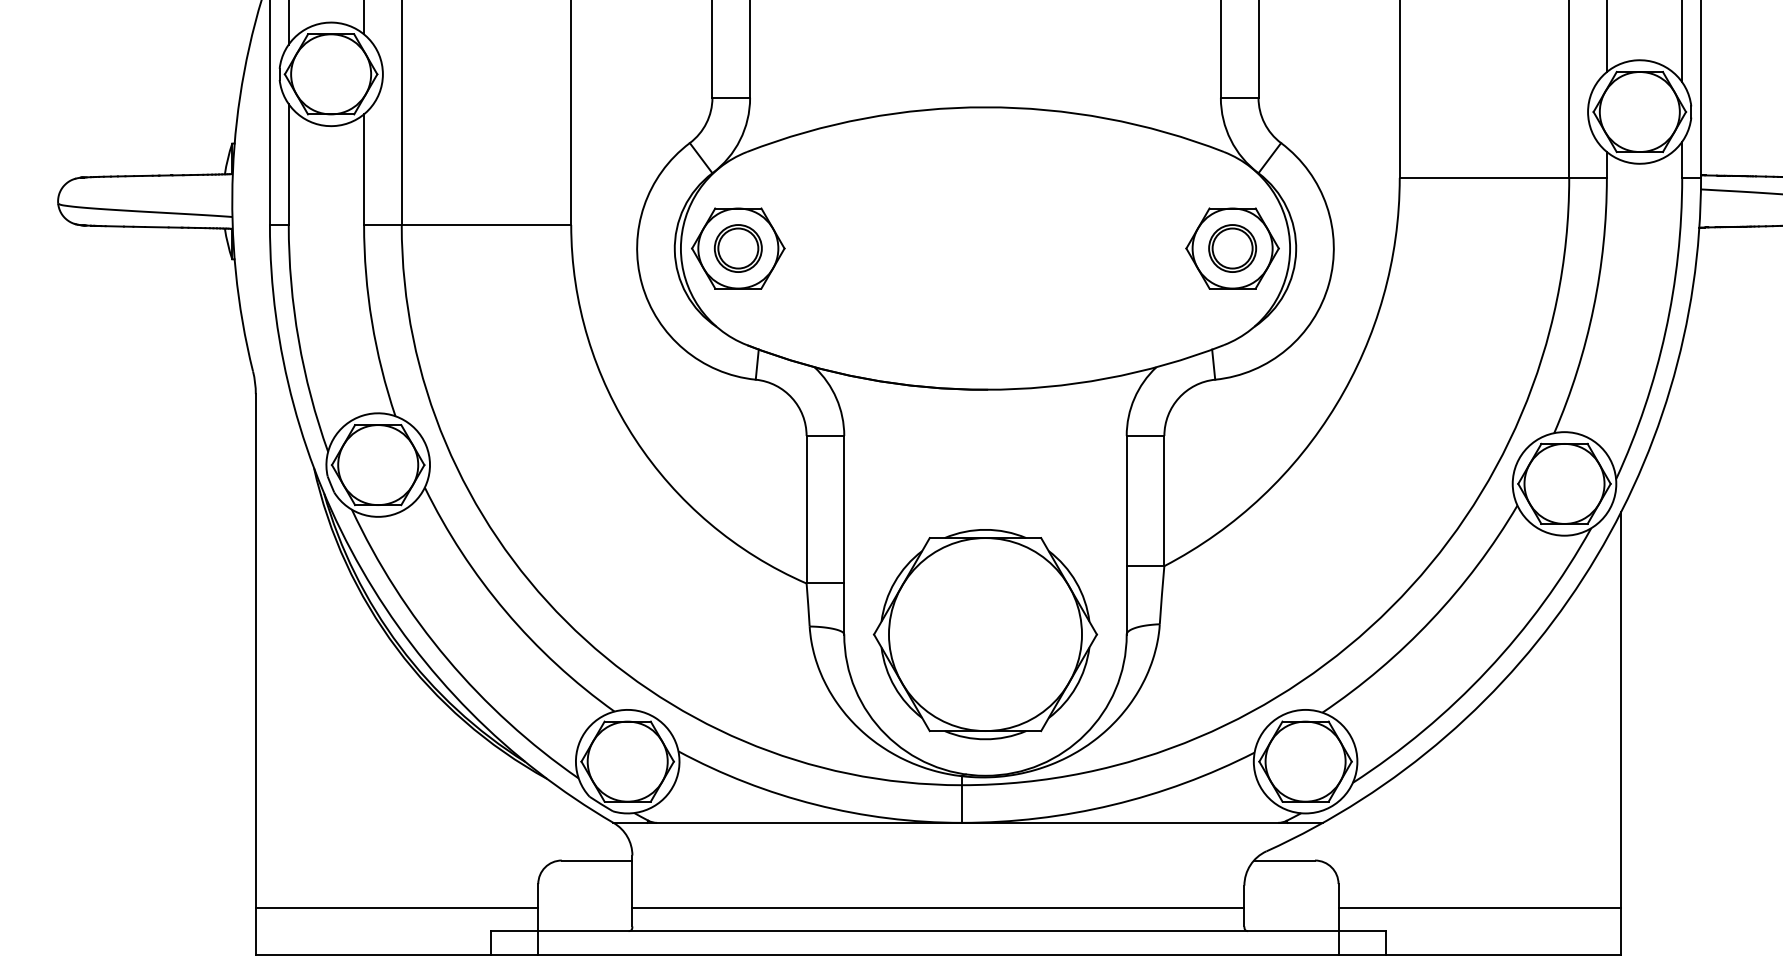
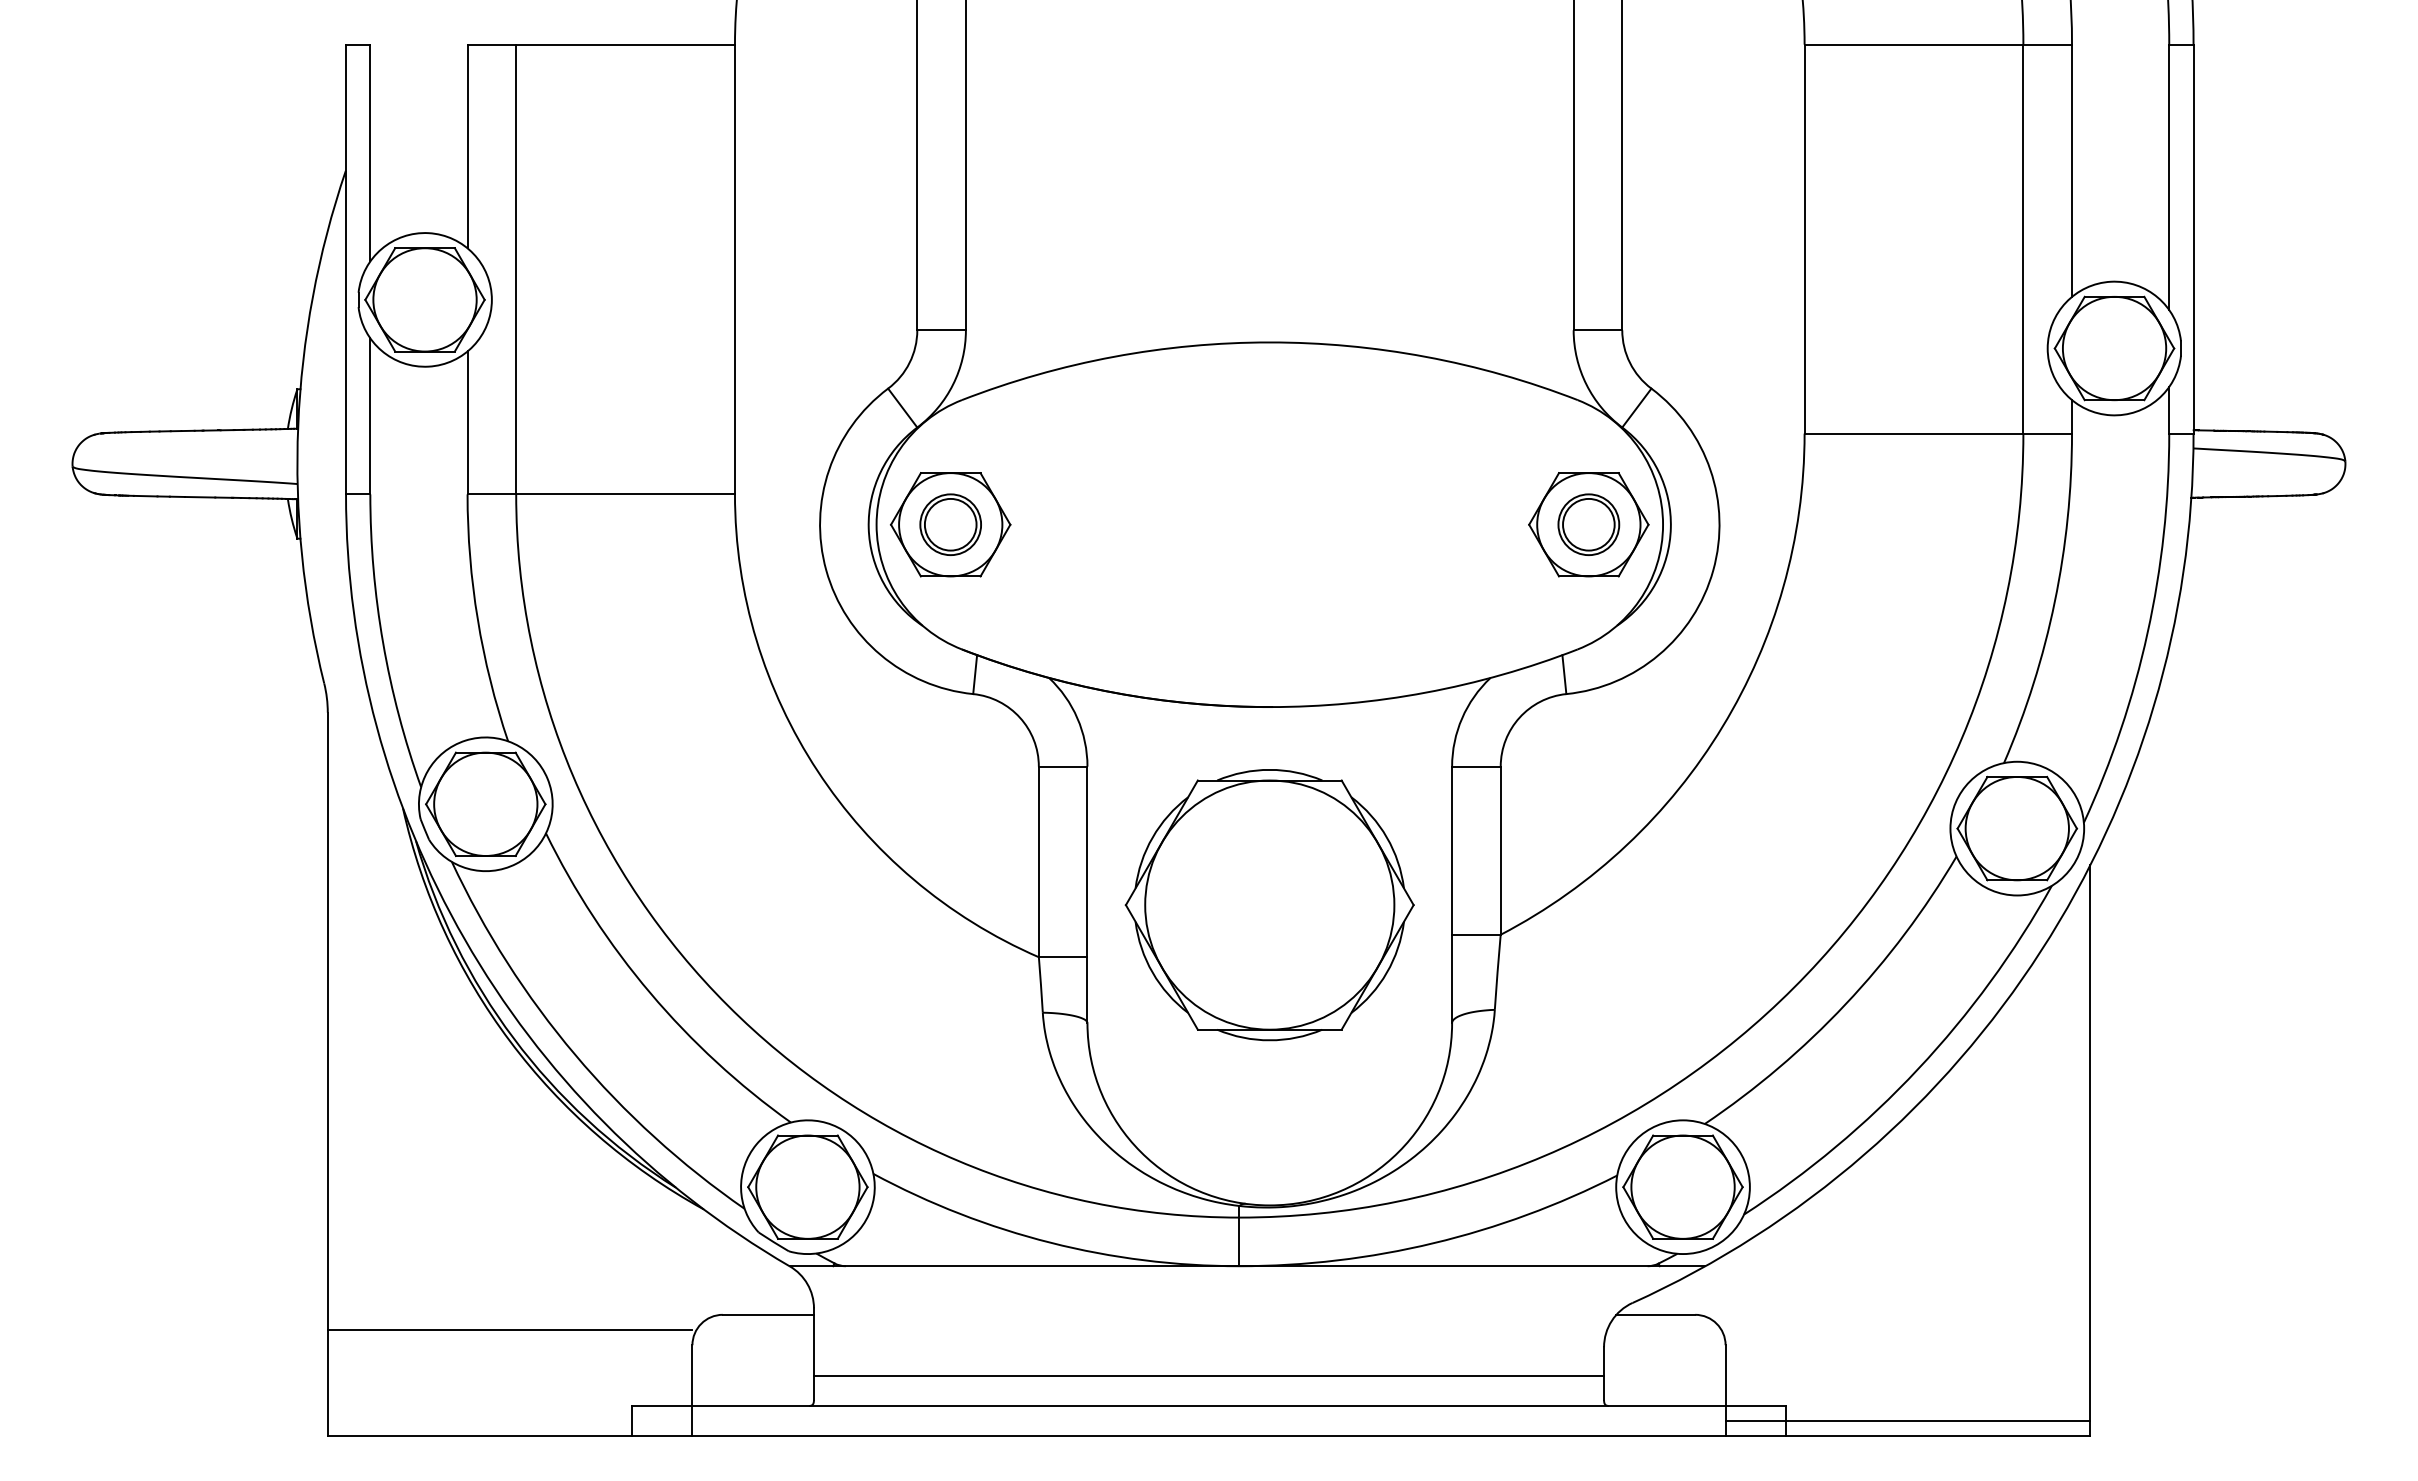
part: (985, 634) -> (1269, 905), moved
line: (396, 907) -> (509, 1329), moved
line: (1479, 907) -> (1907, 1420), moved

